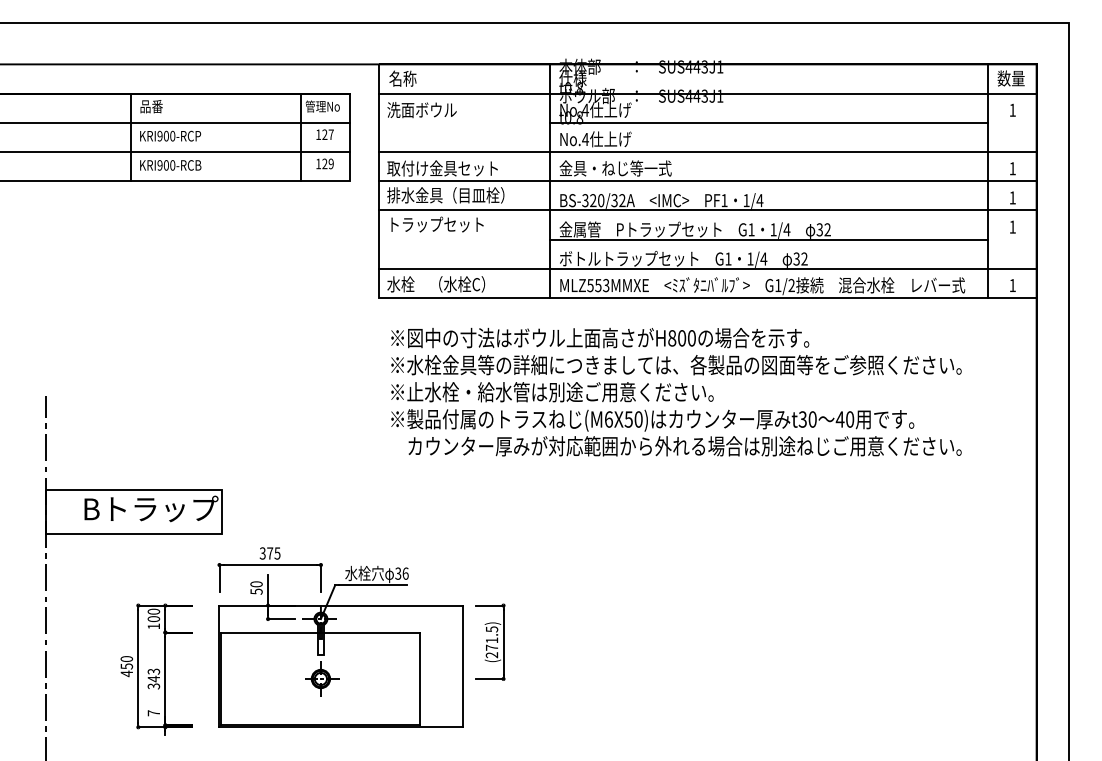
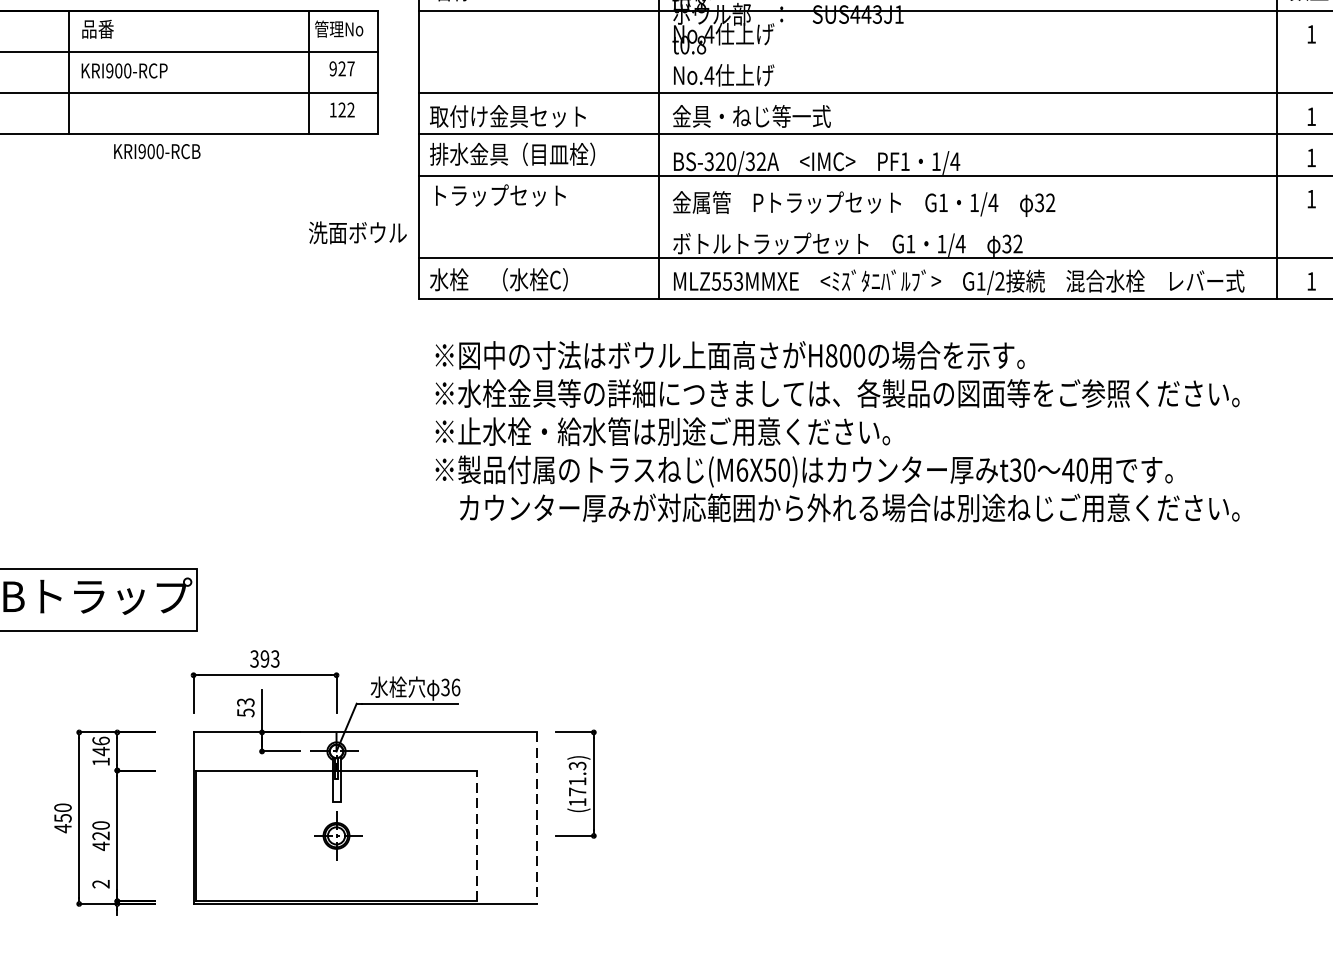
text: (421, 110) -> (357, 233), moved
line: (768, 122) -> (967, 51), removed
text: (318, 134) -> (333, 68), 127 -> 927
text: (330, 164) -> (350, 110), 129 -> 122
text: (170, 165) -> (156, 151), moved
line: (768, 239) -> (967, 216), removed
text: (273, 553) -> (269, 659), 375 -> 393
text: (256, 584) -> (245, 702), 50 -> 53
text: (153, 615) -> (100, 746), 100 -> 146
text: (491, 642) -> (576, 784), (271.5) -> (171.3)
line: (462, 666) -> (536, 818), solid -> dashed
text: (153, 678) -> (100, 835), 343 -> 420
line: (420, 678) -> (476, 835), solid -> dashed
text: (153, 713) -> (100, 884), 7 -> 2

